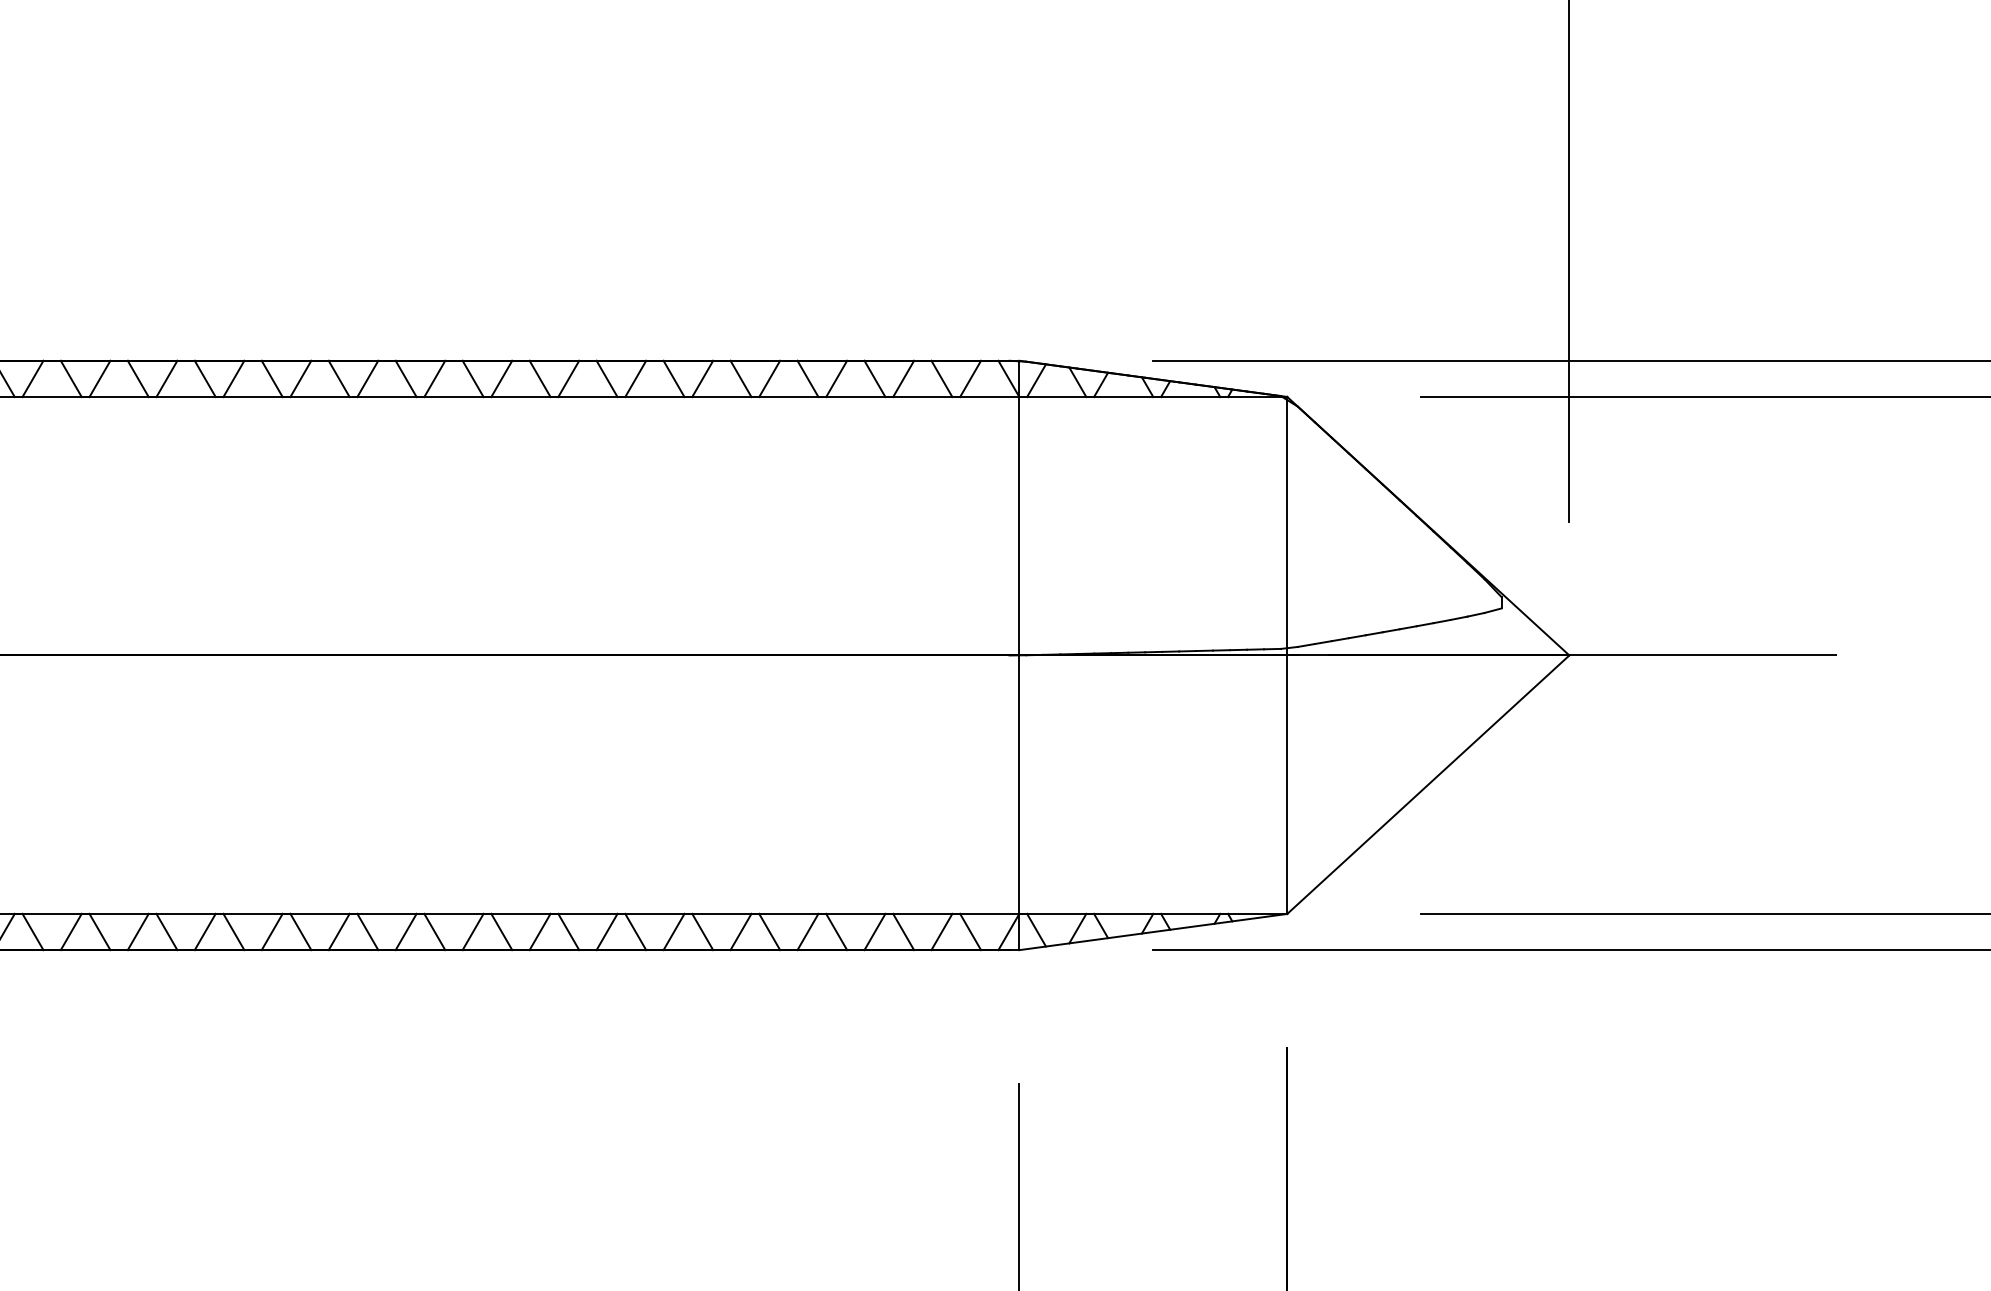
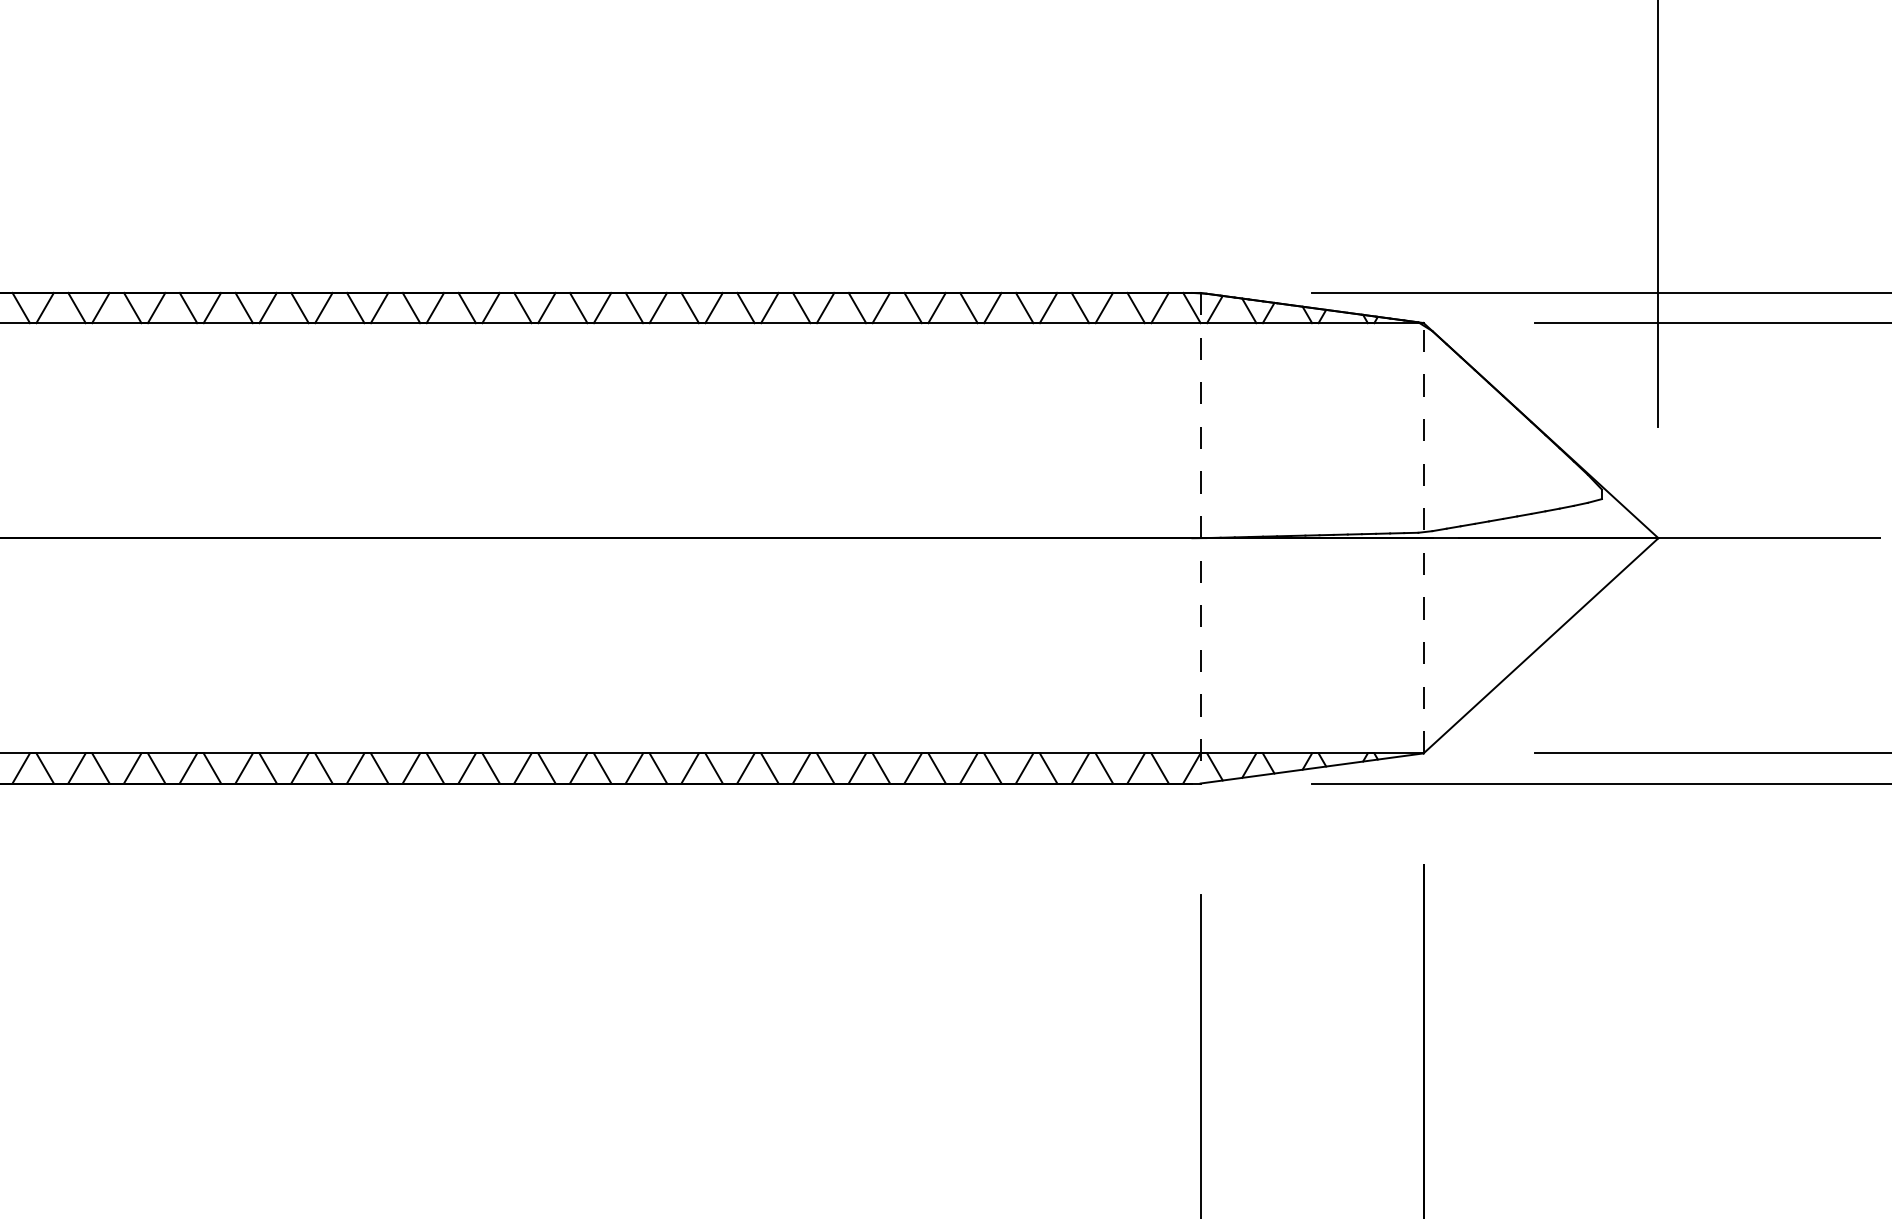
line: (1287, 654) -> (1423, 537), solid -> dashed
line: (1019, 655) -> (1200, 538), solid -> dashed

